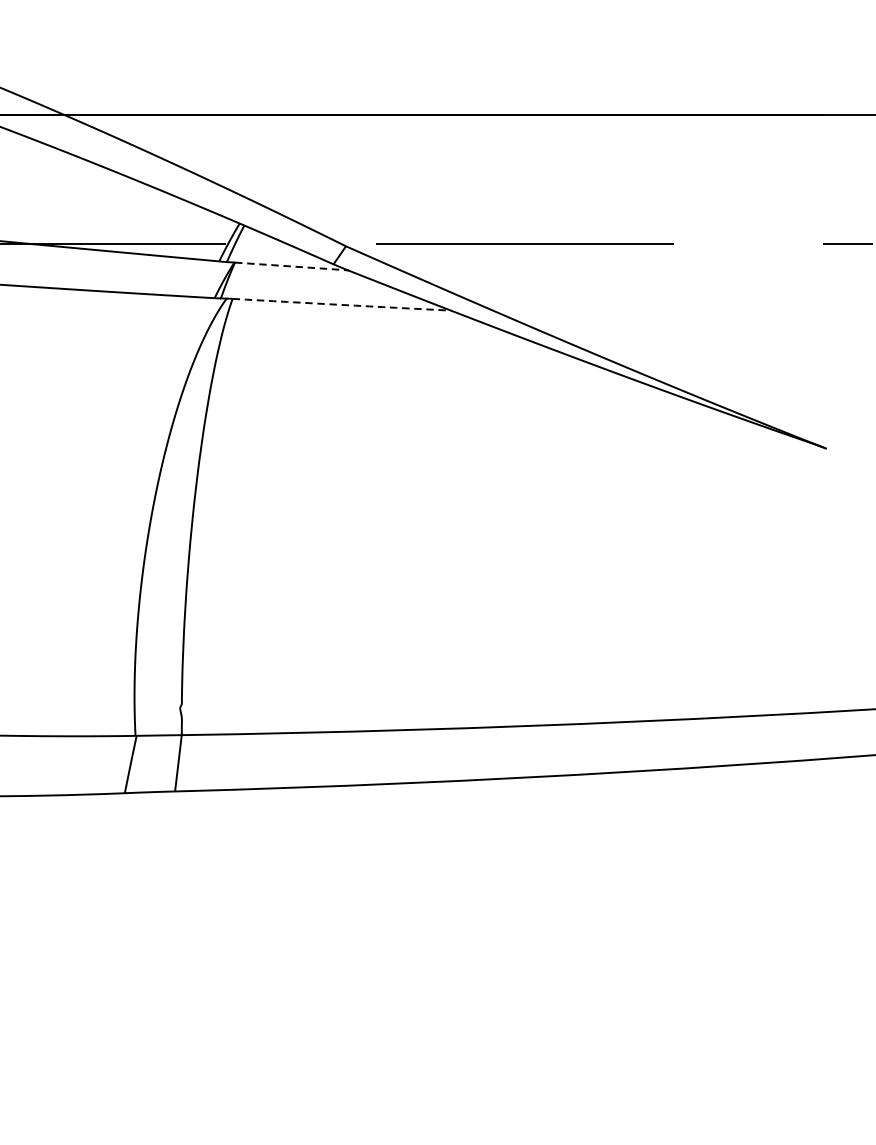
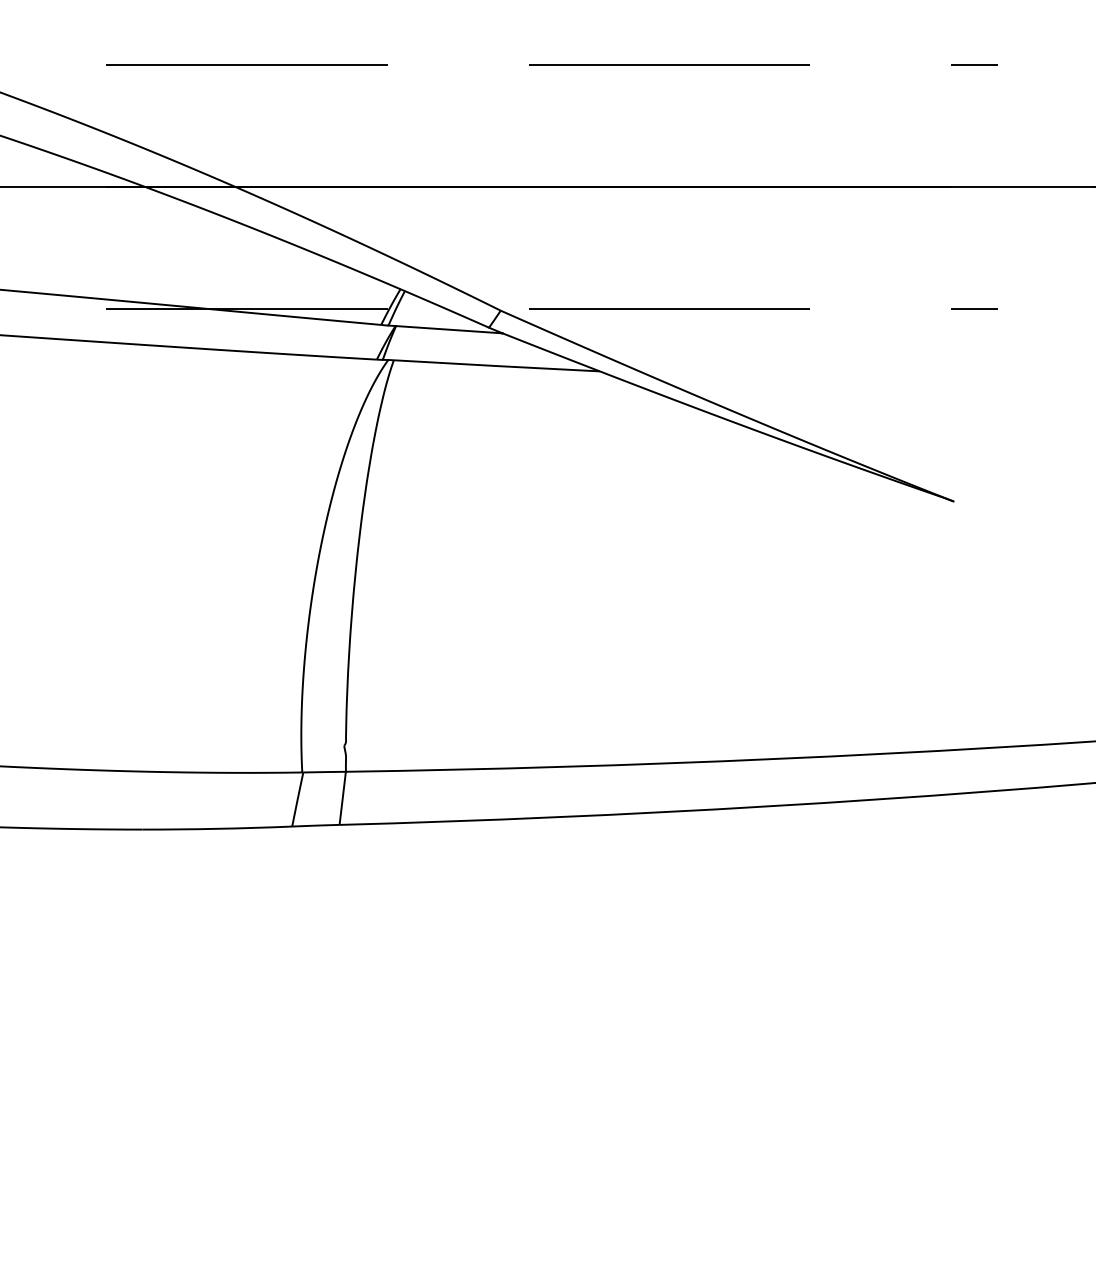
line: (291, 266) -> (449, 329), dashed -> solid
arc: (341, 305) -> (496, 366), dashed -> solid

